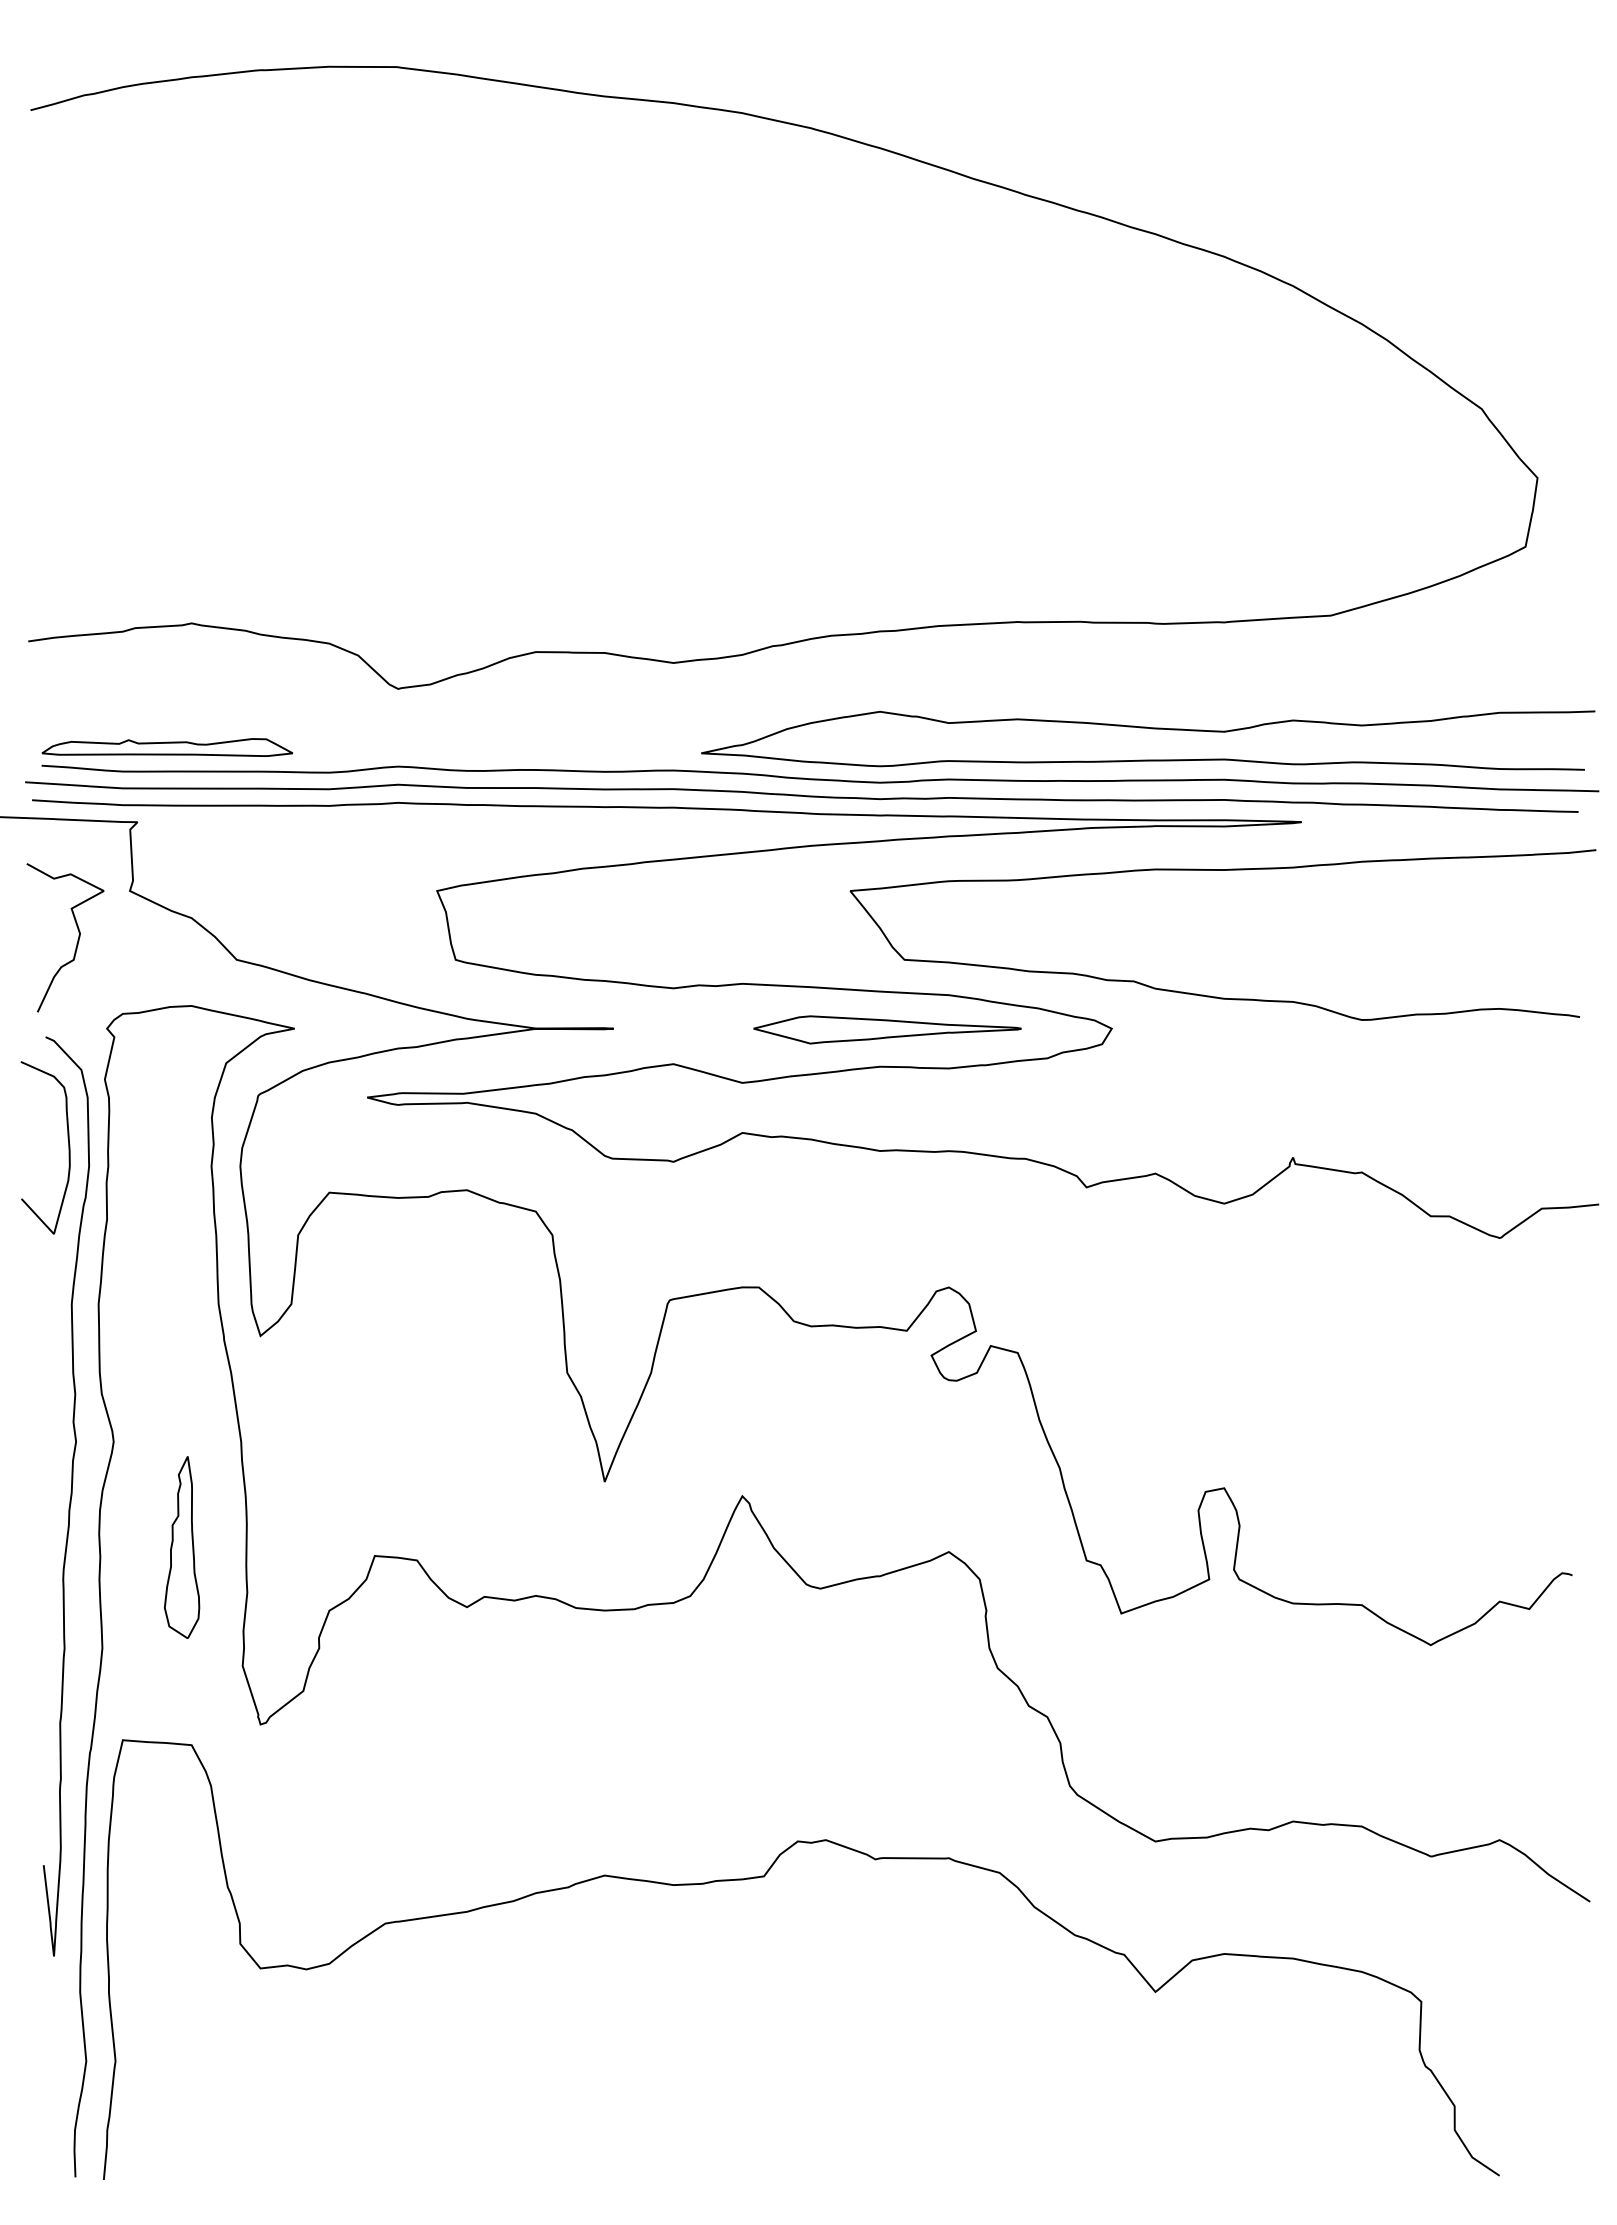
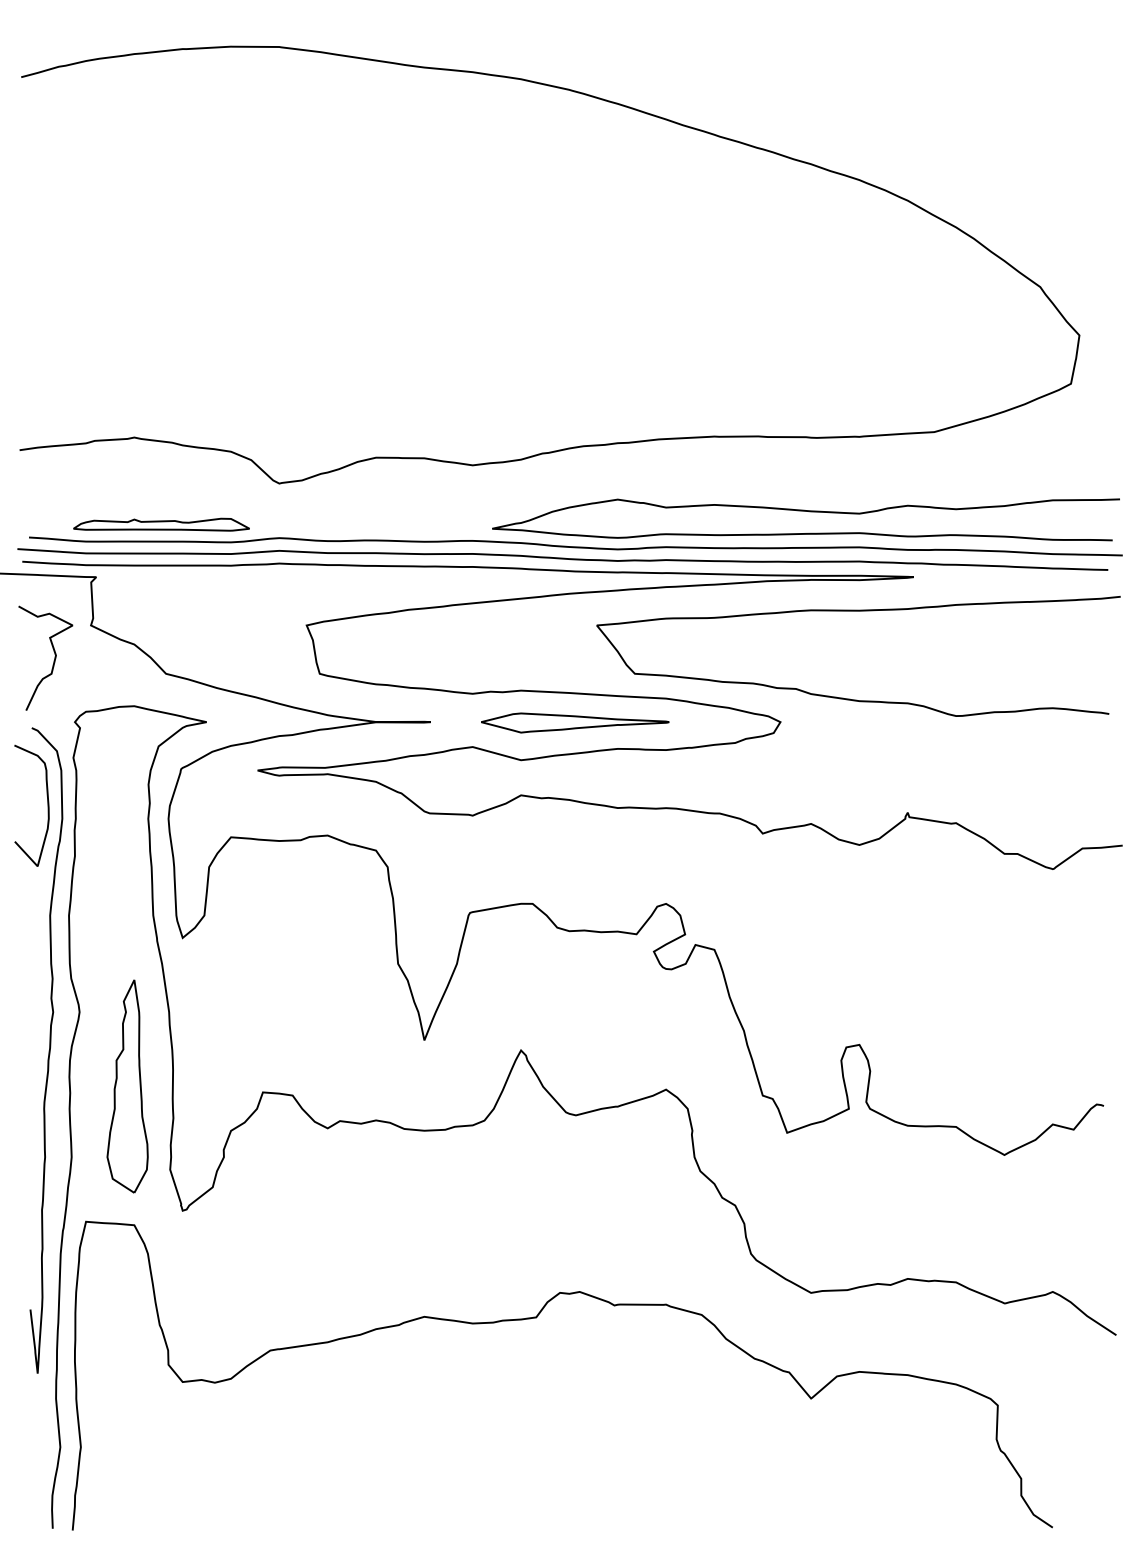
part: (167, 747) -> (161, 524), moved
part: (887, 1029) -> (575, 722), moved
part: (181, 1547) -> (127, 1086), size x1.67

